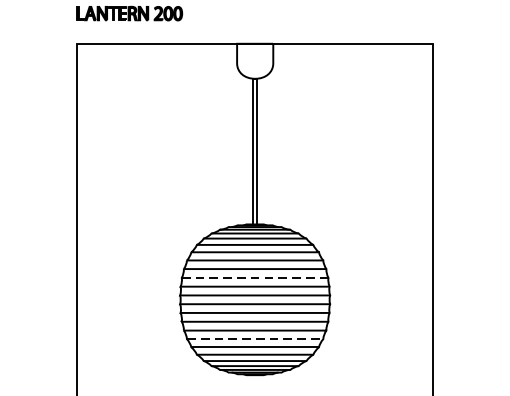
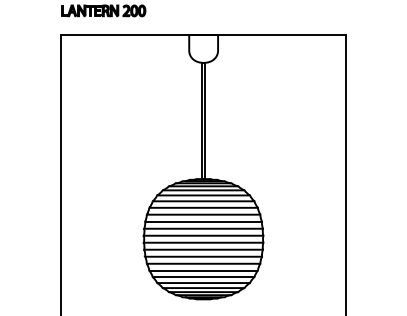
line: (255, 277) -> (203, 221), dashed -> solid
line: (256, 339) -> (204, 270), dashed -> solid

